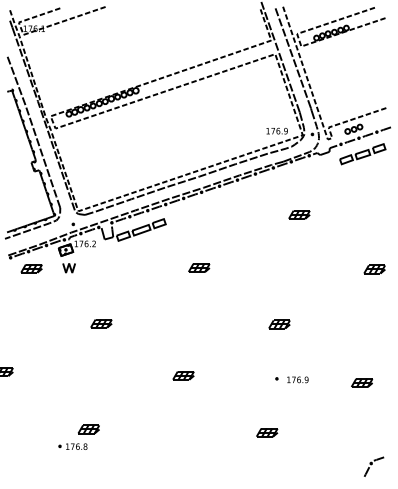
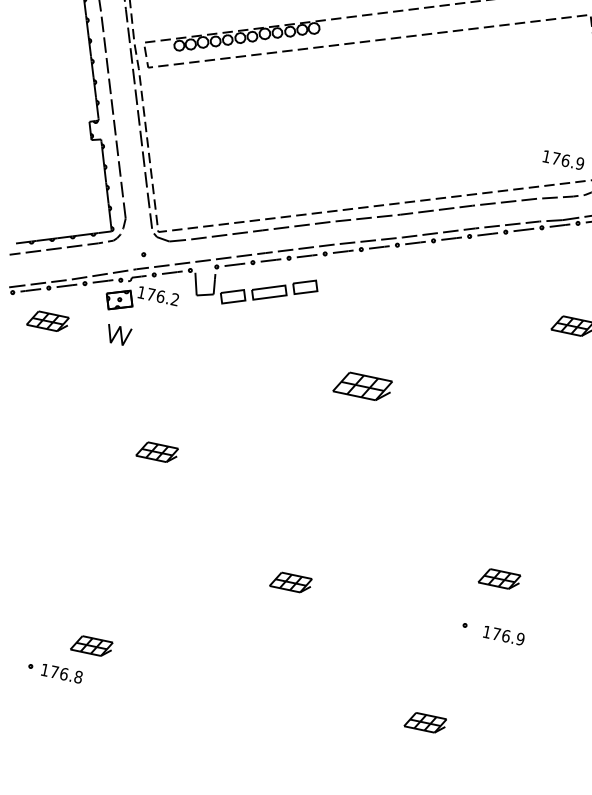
part: (199, 267) -> (363, 385), size x1.4
part: (279, 324) -> (499, 579), moved

